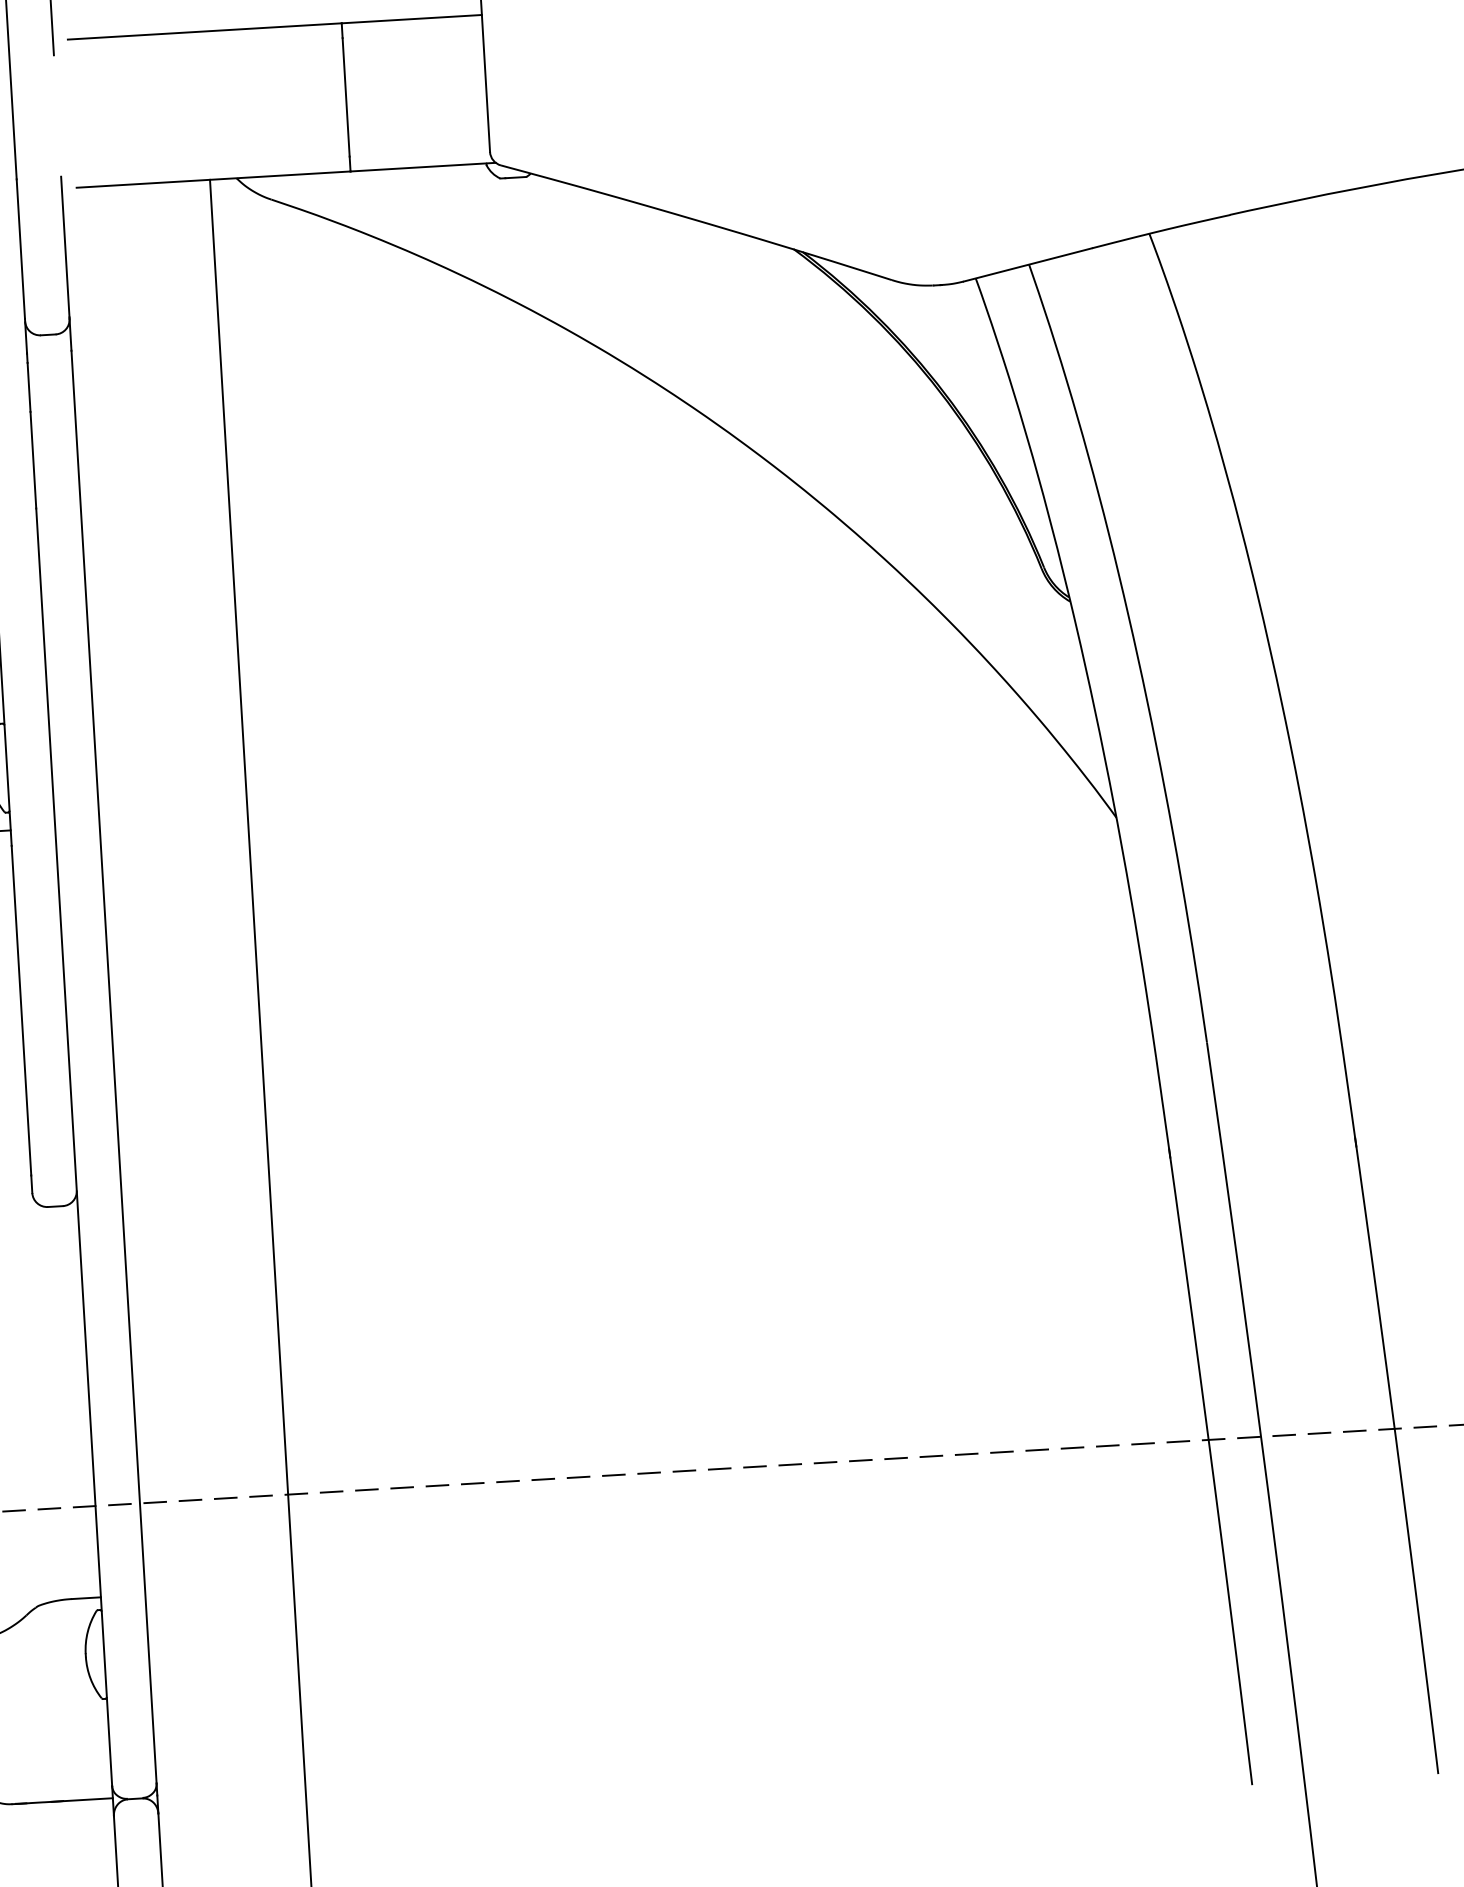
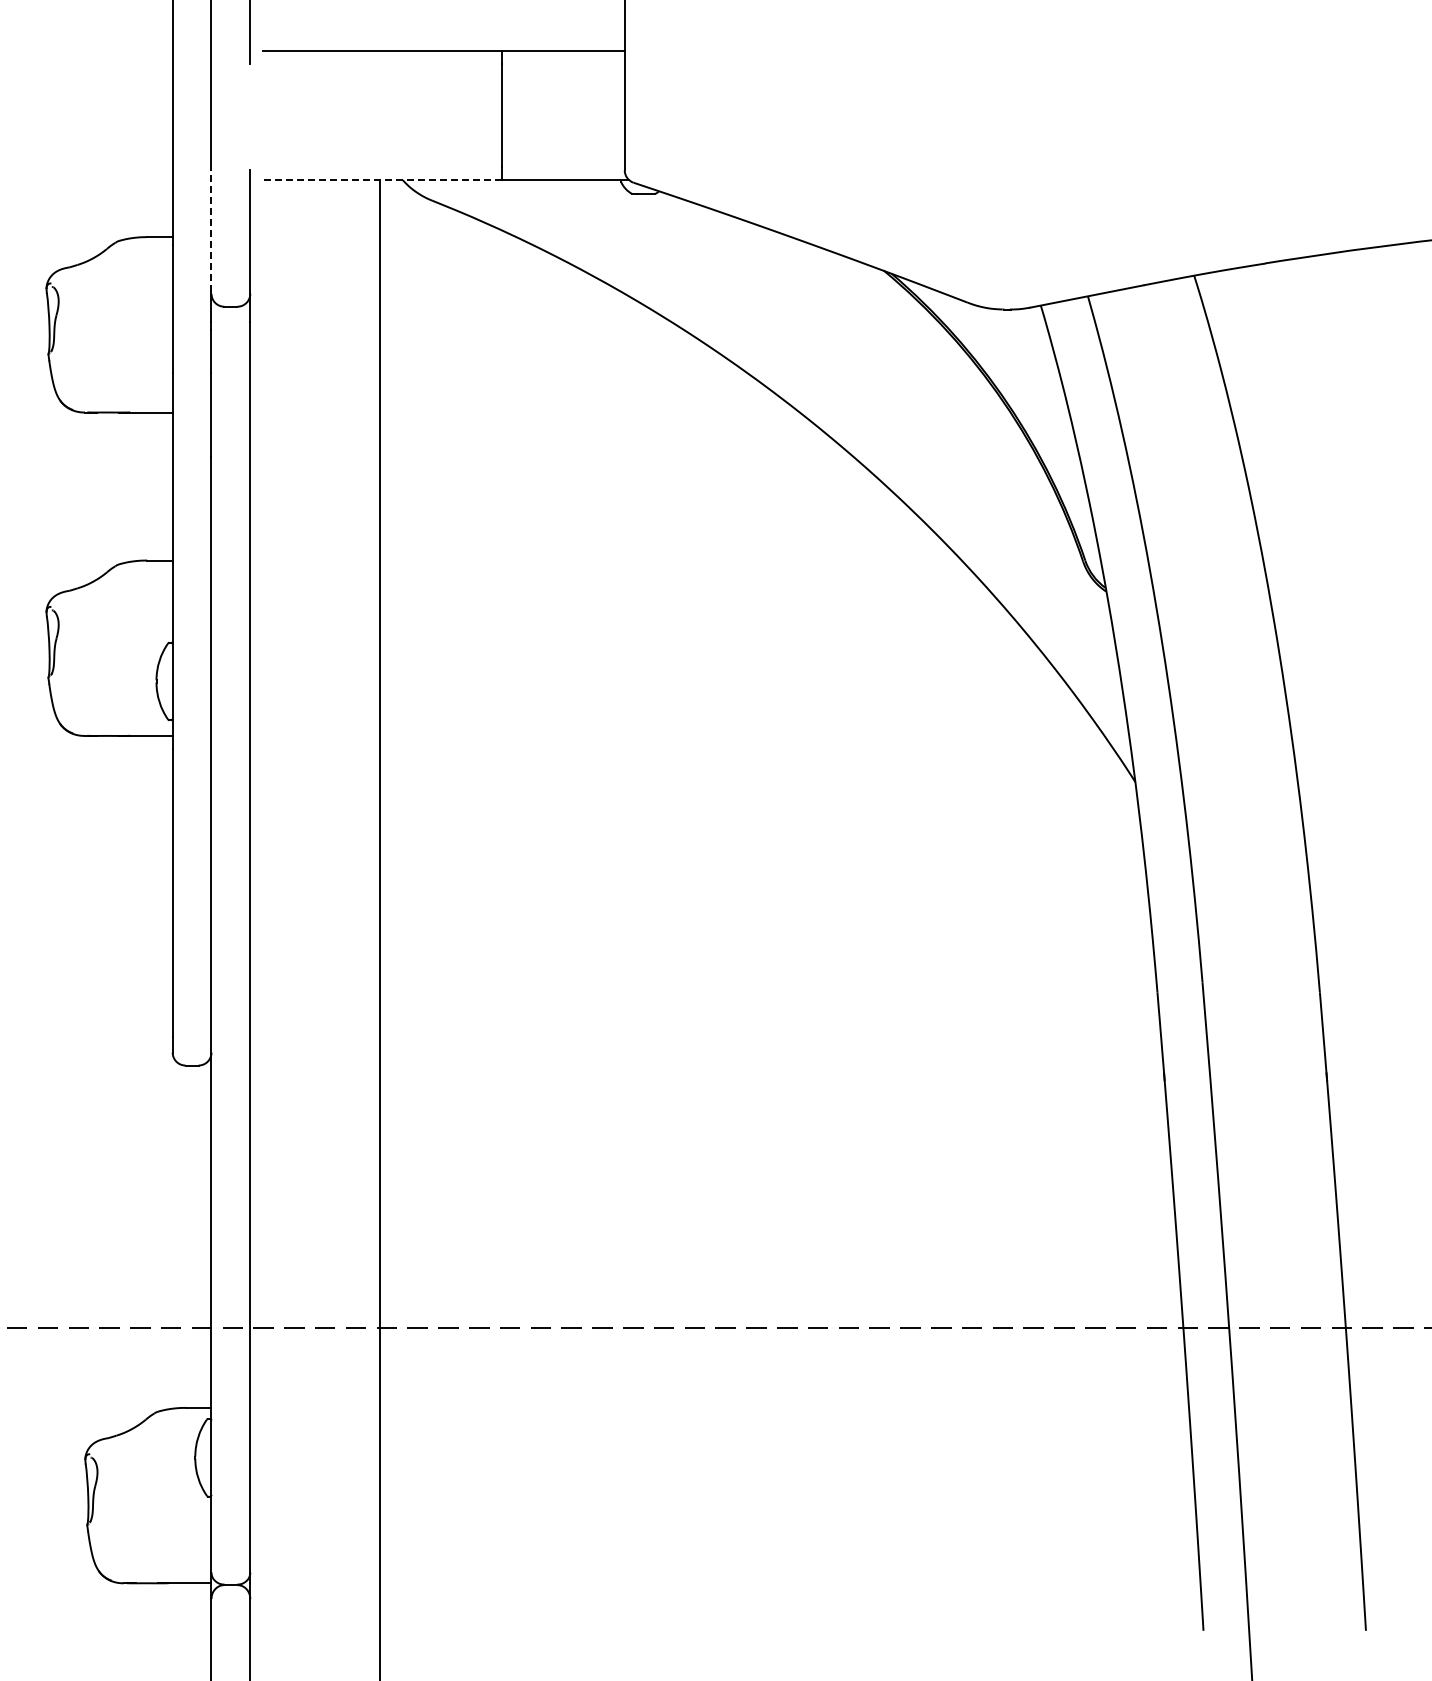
line: (213, 179) -> (382, 180), solid -> dashed
line: (20, 248) -> (211, 230), solid -> dashed

